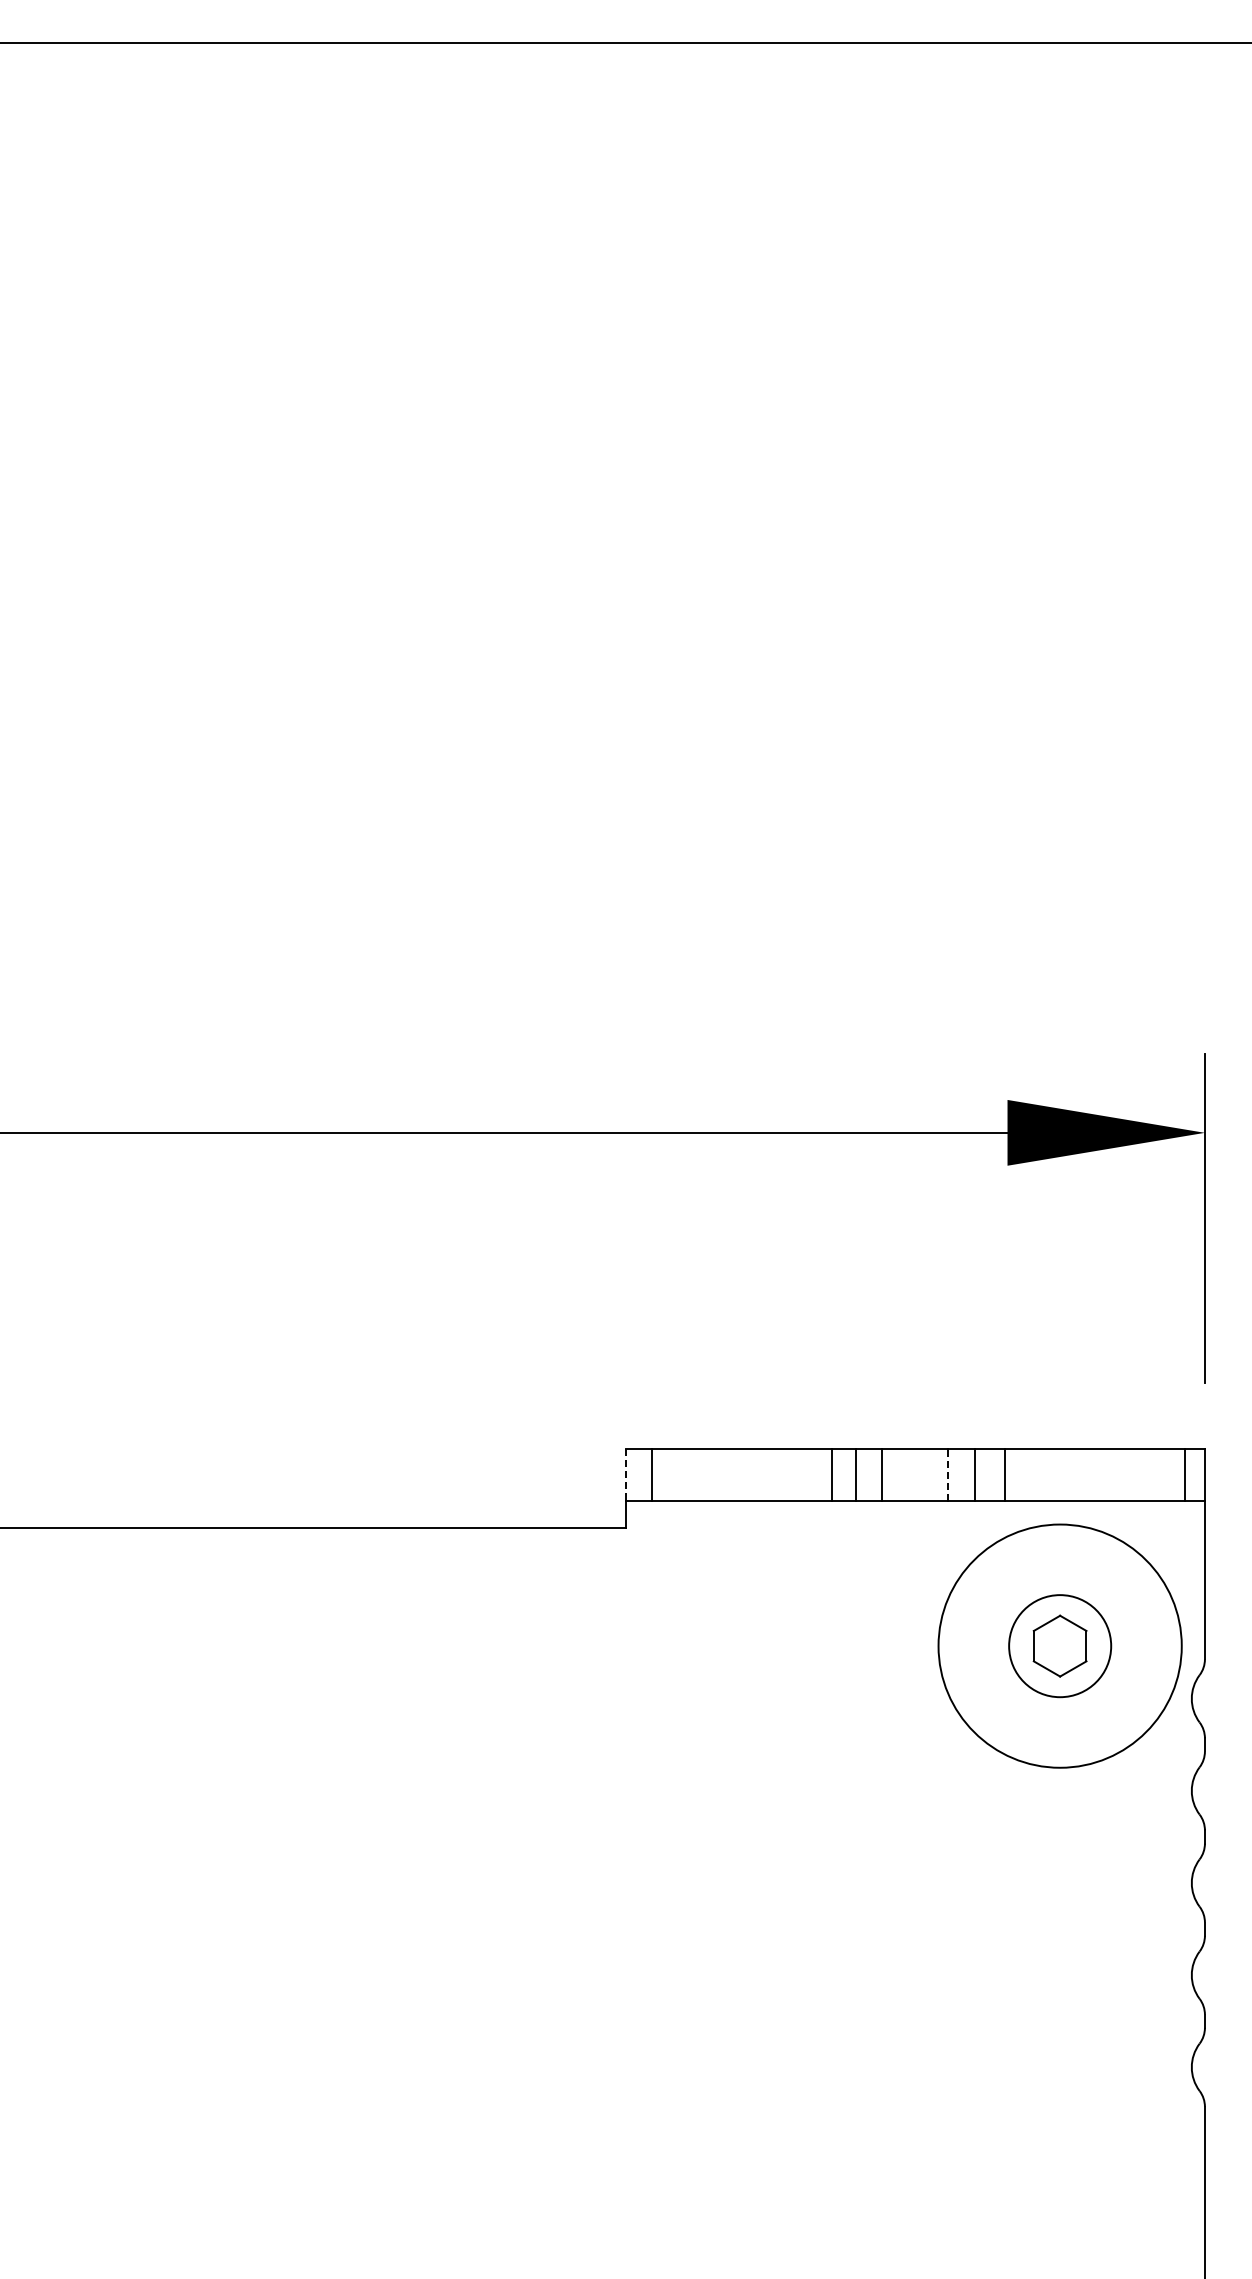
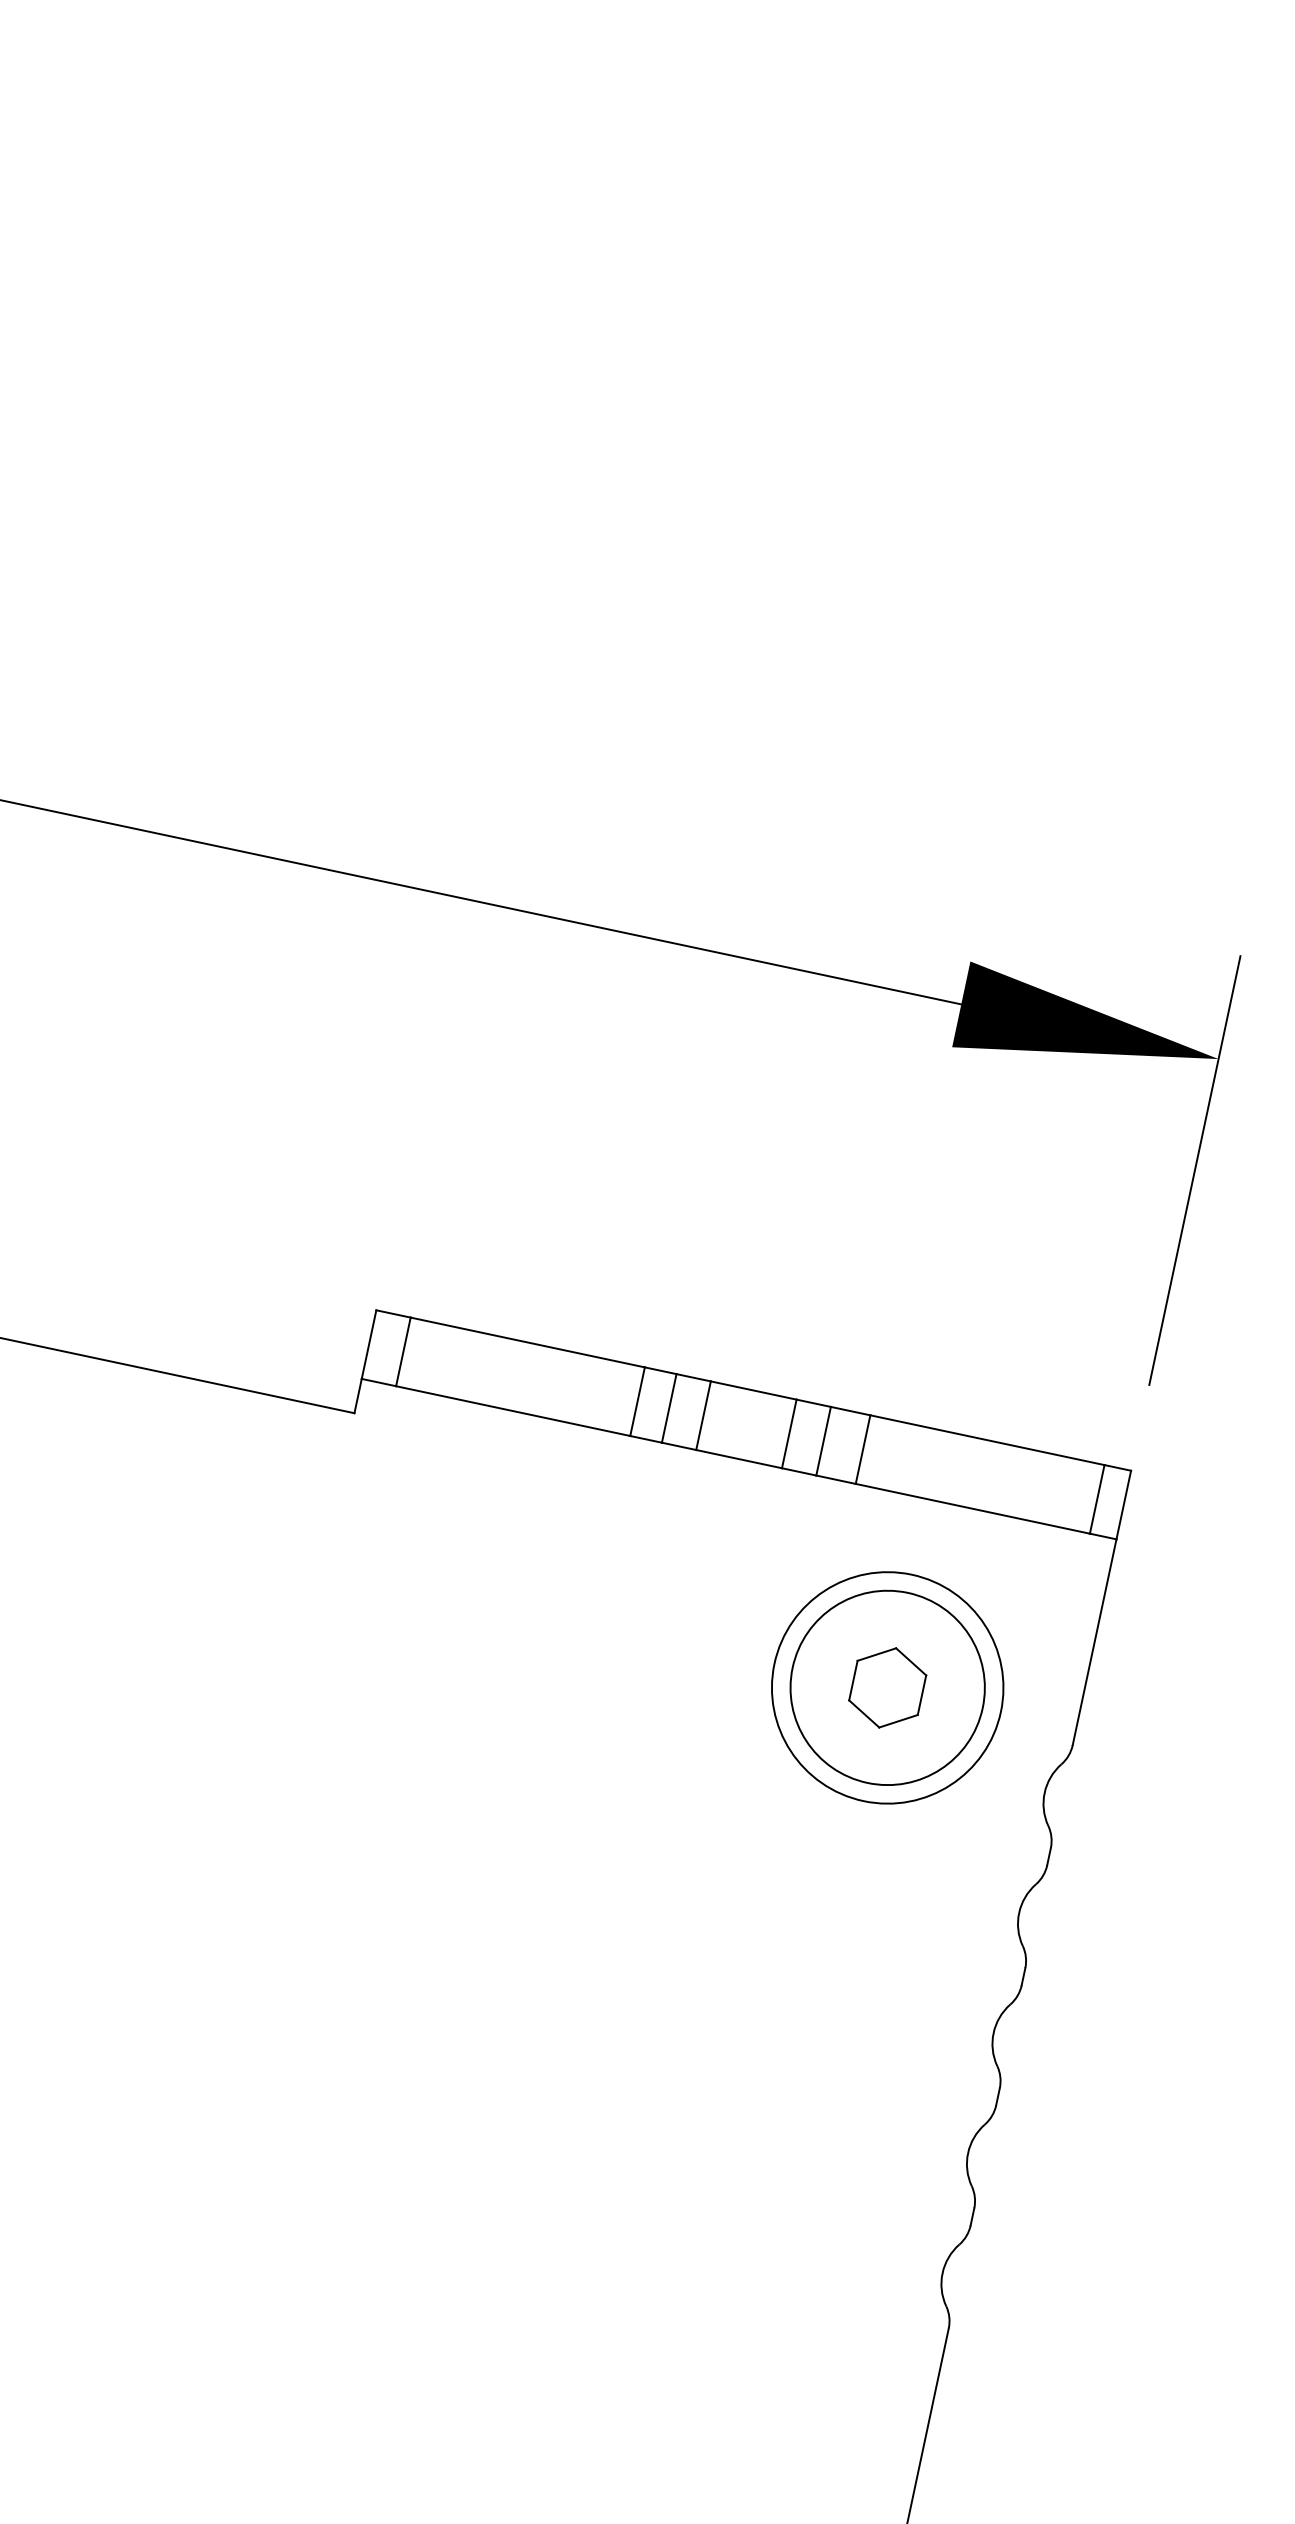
line: (948, 1474) -> (789, 1433), dashed -> solid
line: (625, 1475) -> (368, 1345), dashed -> solid
circle: (1060, 1646) -> (888, 1688), size x0.71
circle: (1060, 1646) -> (888, 1688), size x1.43

